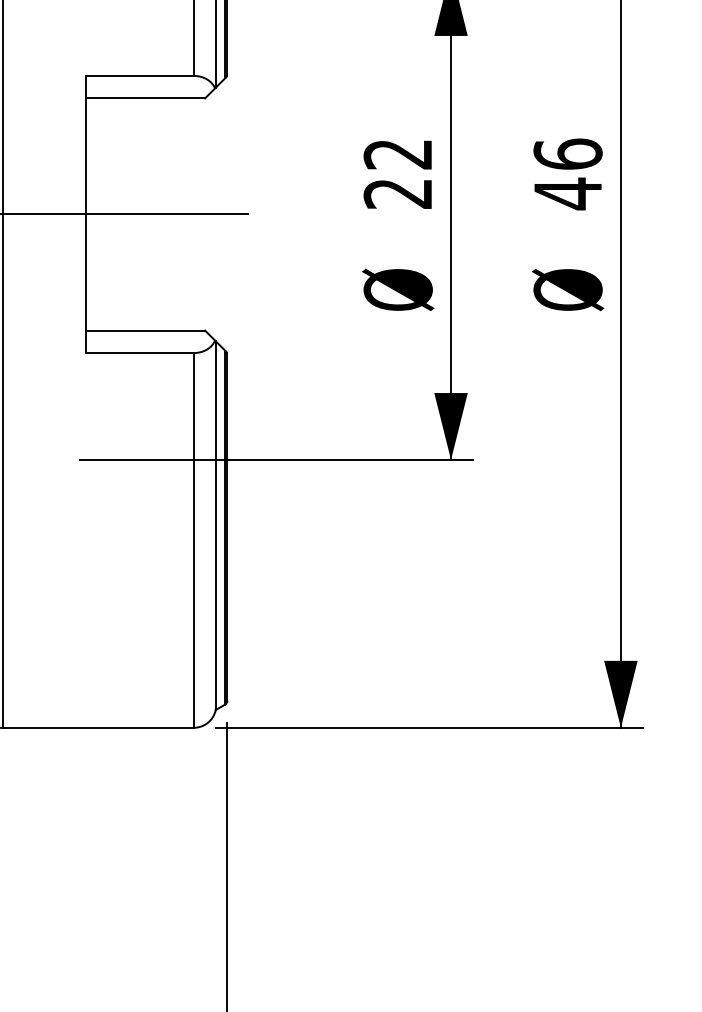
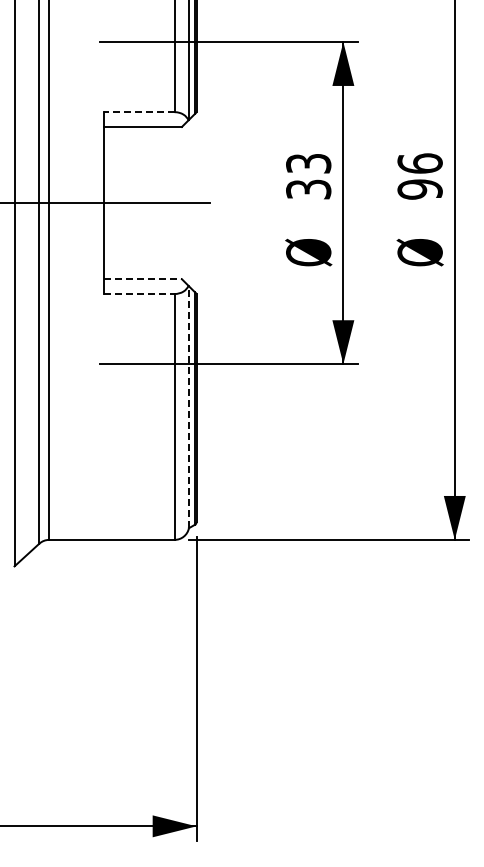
line: (140, 76) -> (139, 112), solid -> dashed
text: (397, 173) -> (308, 176), 22 -> 33
text: (567, 193) -> (419, 189), 46 -> 96
line: (146, 330) -> (143, 279), solid -> dashed
line: (140, 353) -> (139, 294), solid -> dashed
line: (215, 526) -> (188, 407), solid -> dashed

